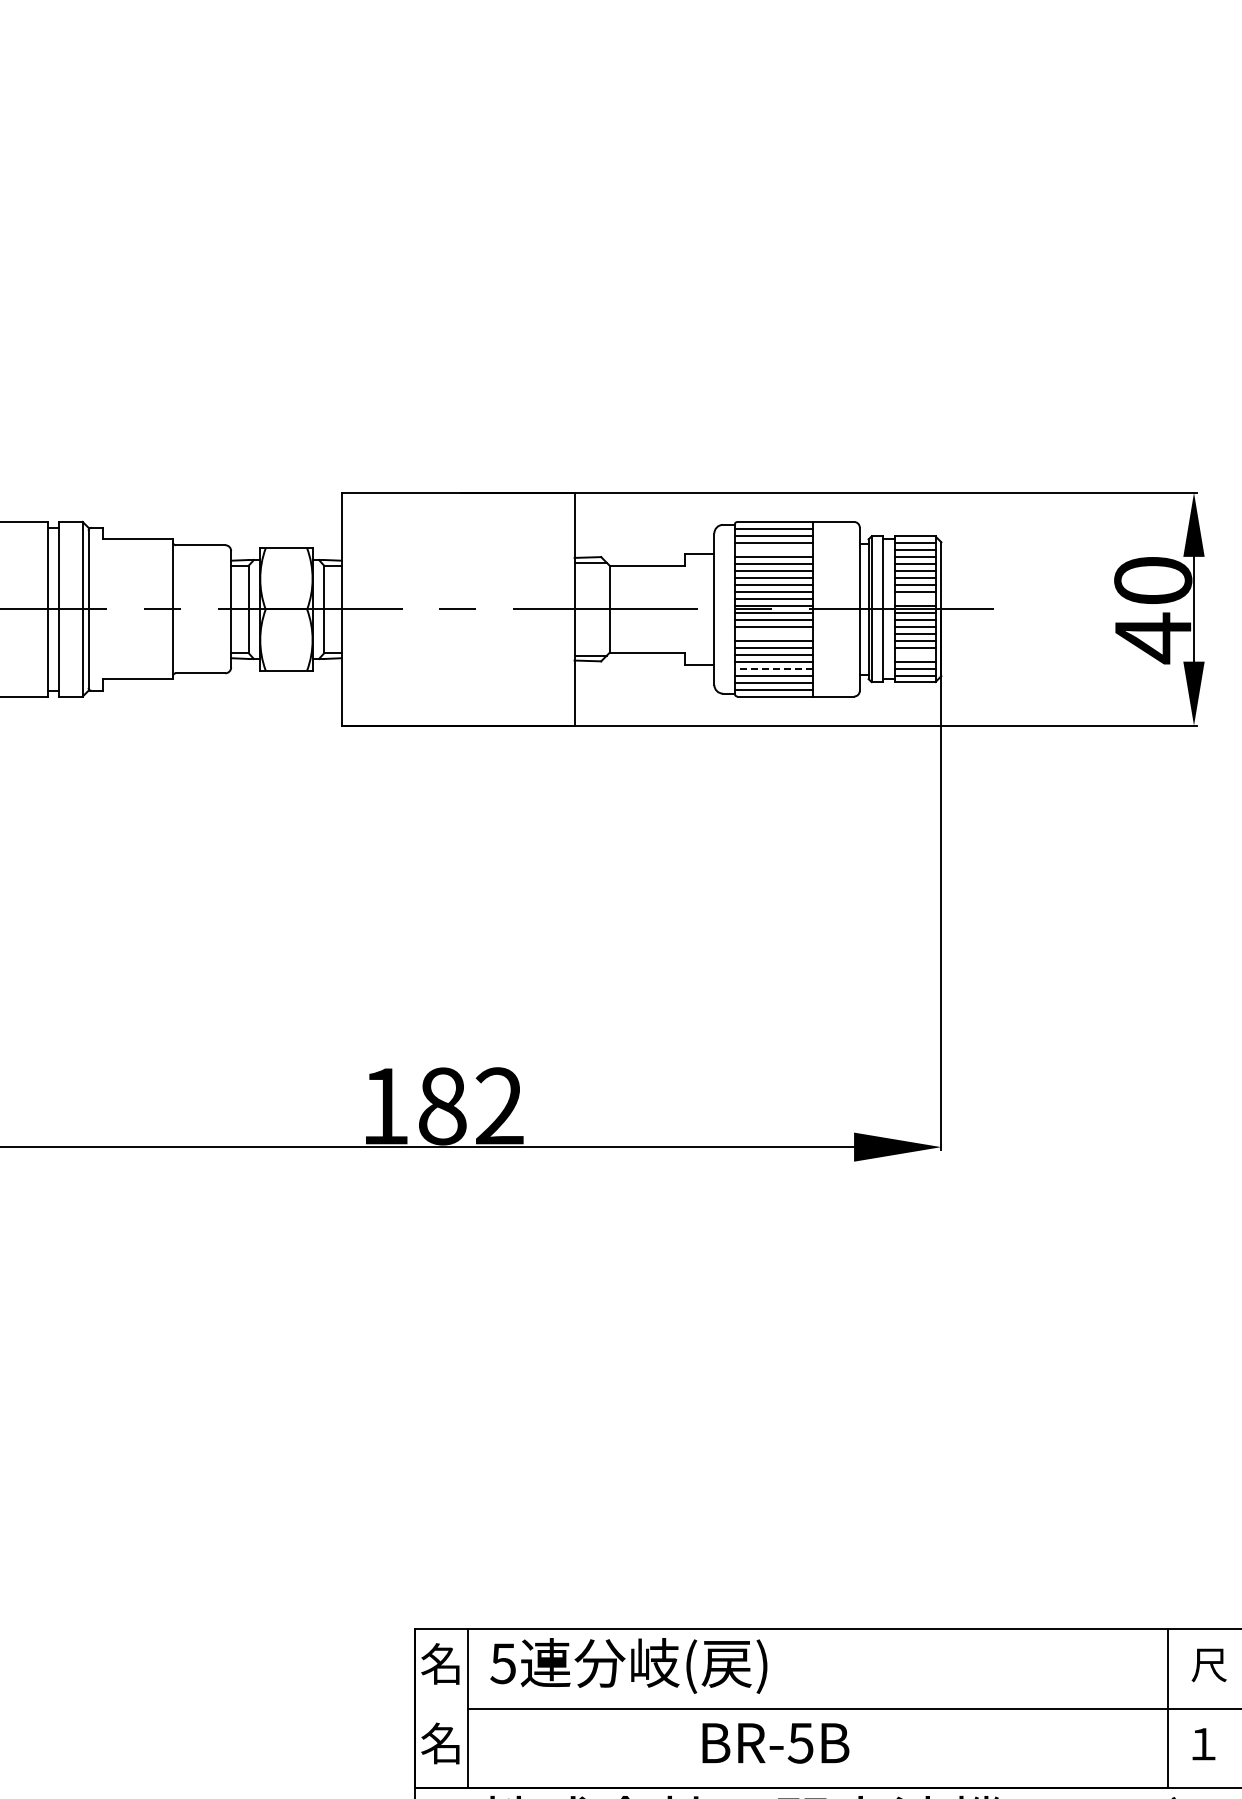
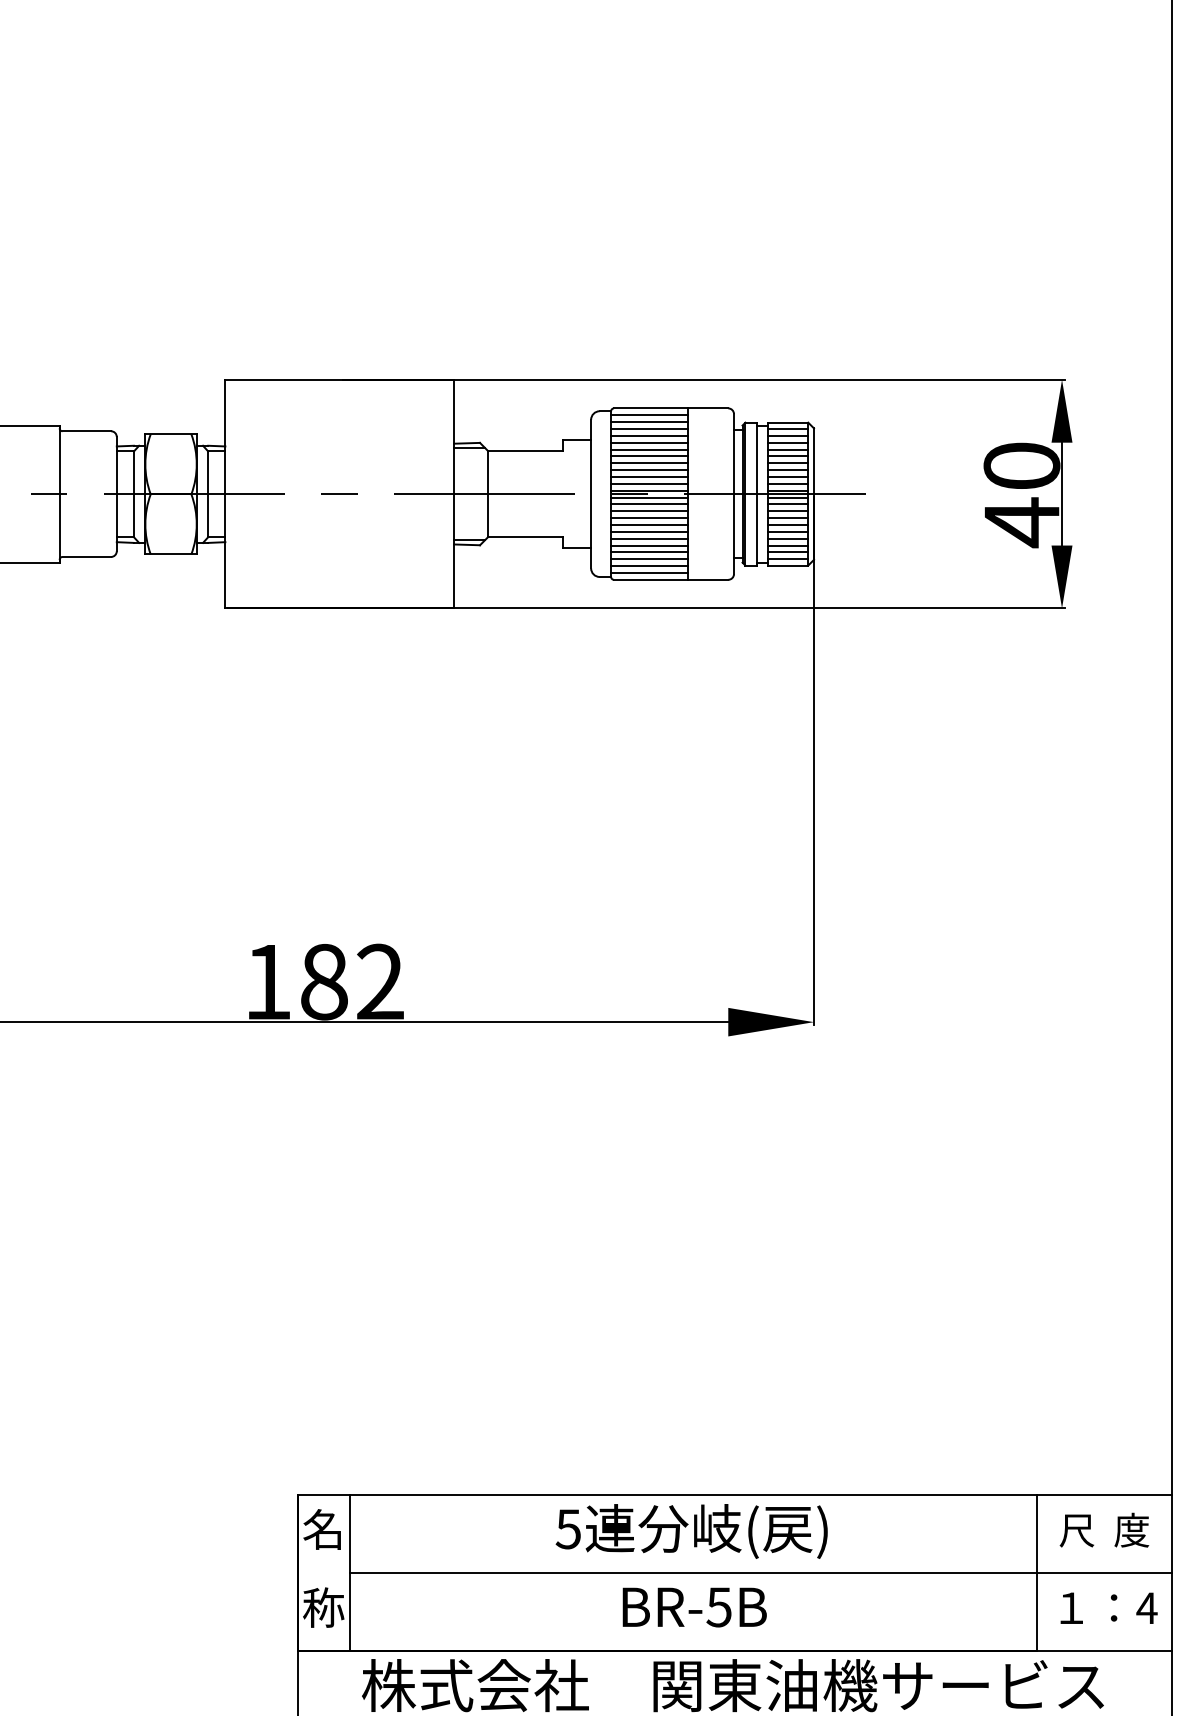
line: (773, 549) -> (649, 435), added
line: (914, 598) -> (787, 483), added
line: (773, 633) -> (649, 517), added
line: (914, 654) -> (787, 538), added
line: (773, 668) -> (649, 552), dashed -> solid
text: (628, 1665) -> (691, 1531), moved
text: (441, 1743) -> (323, 1607), 名 -> 称
text: (775, 1743) -> (694, 1607), moved

